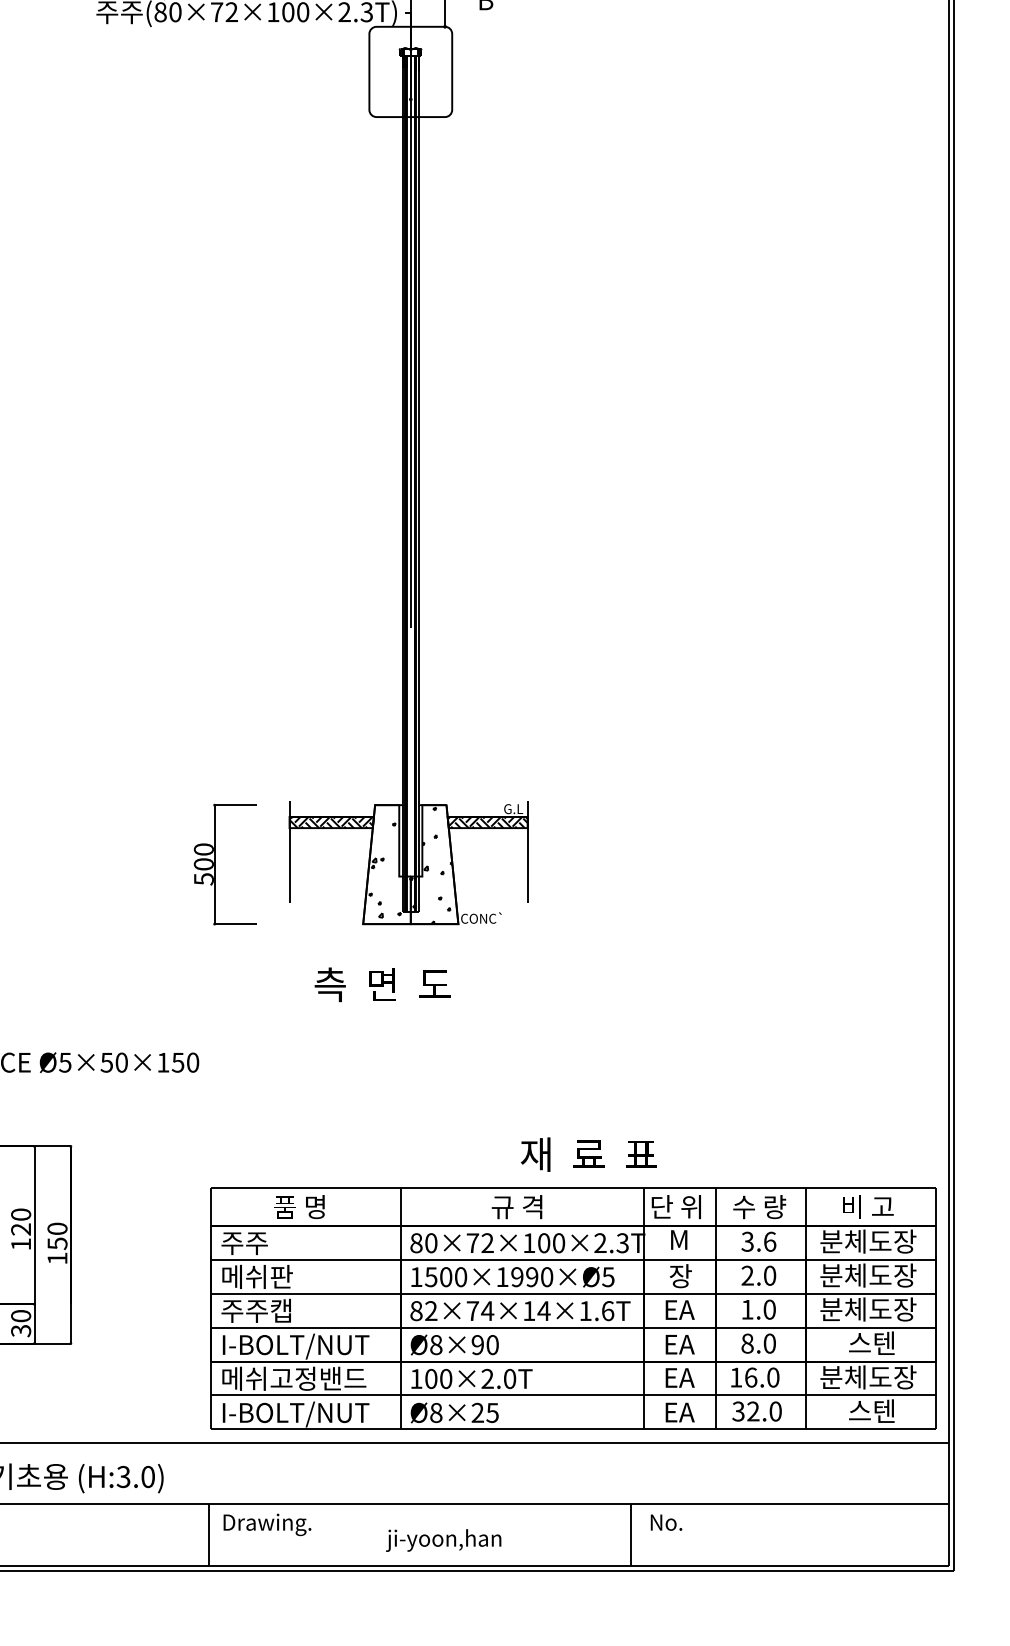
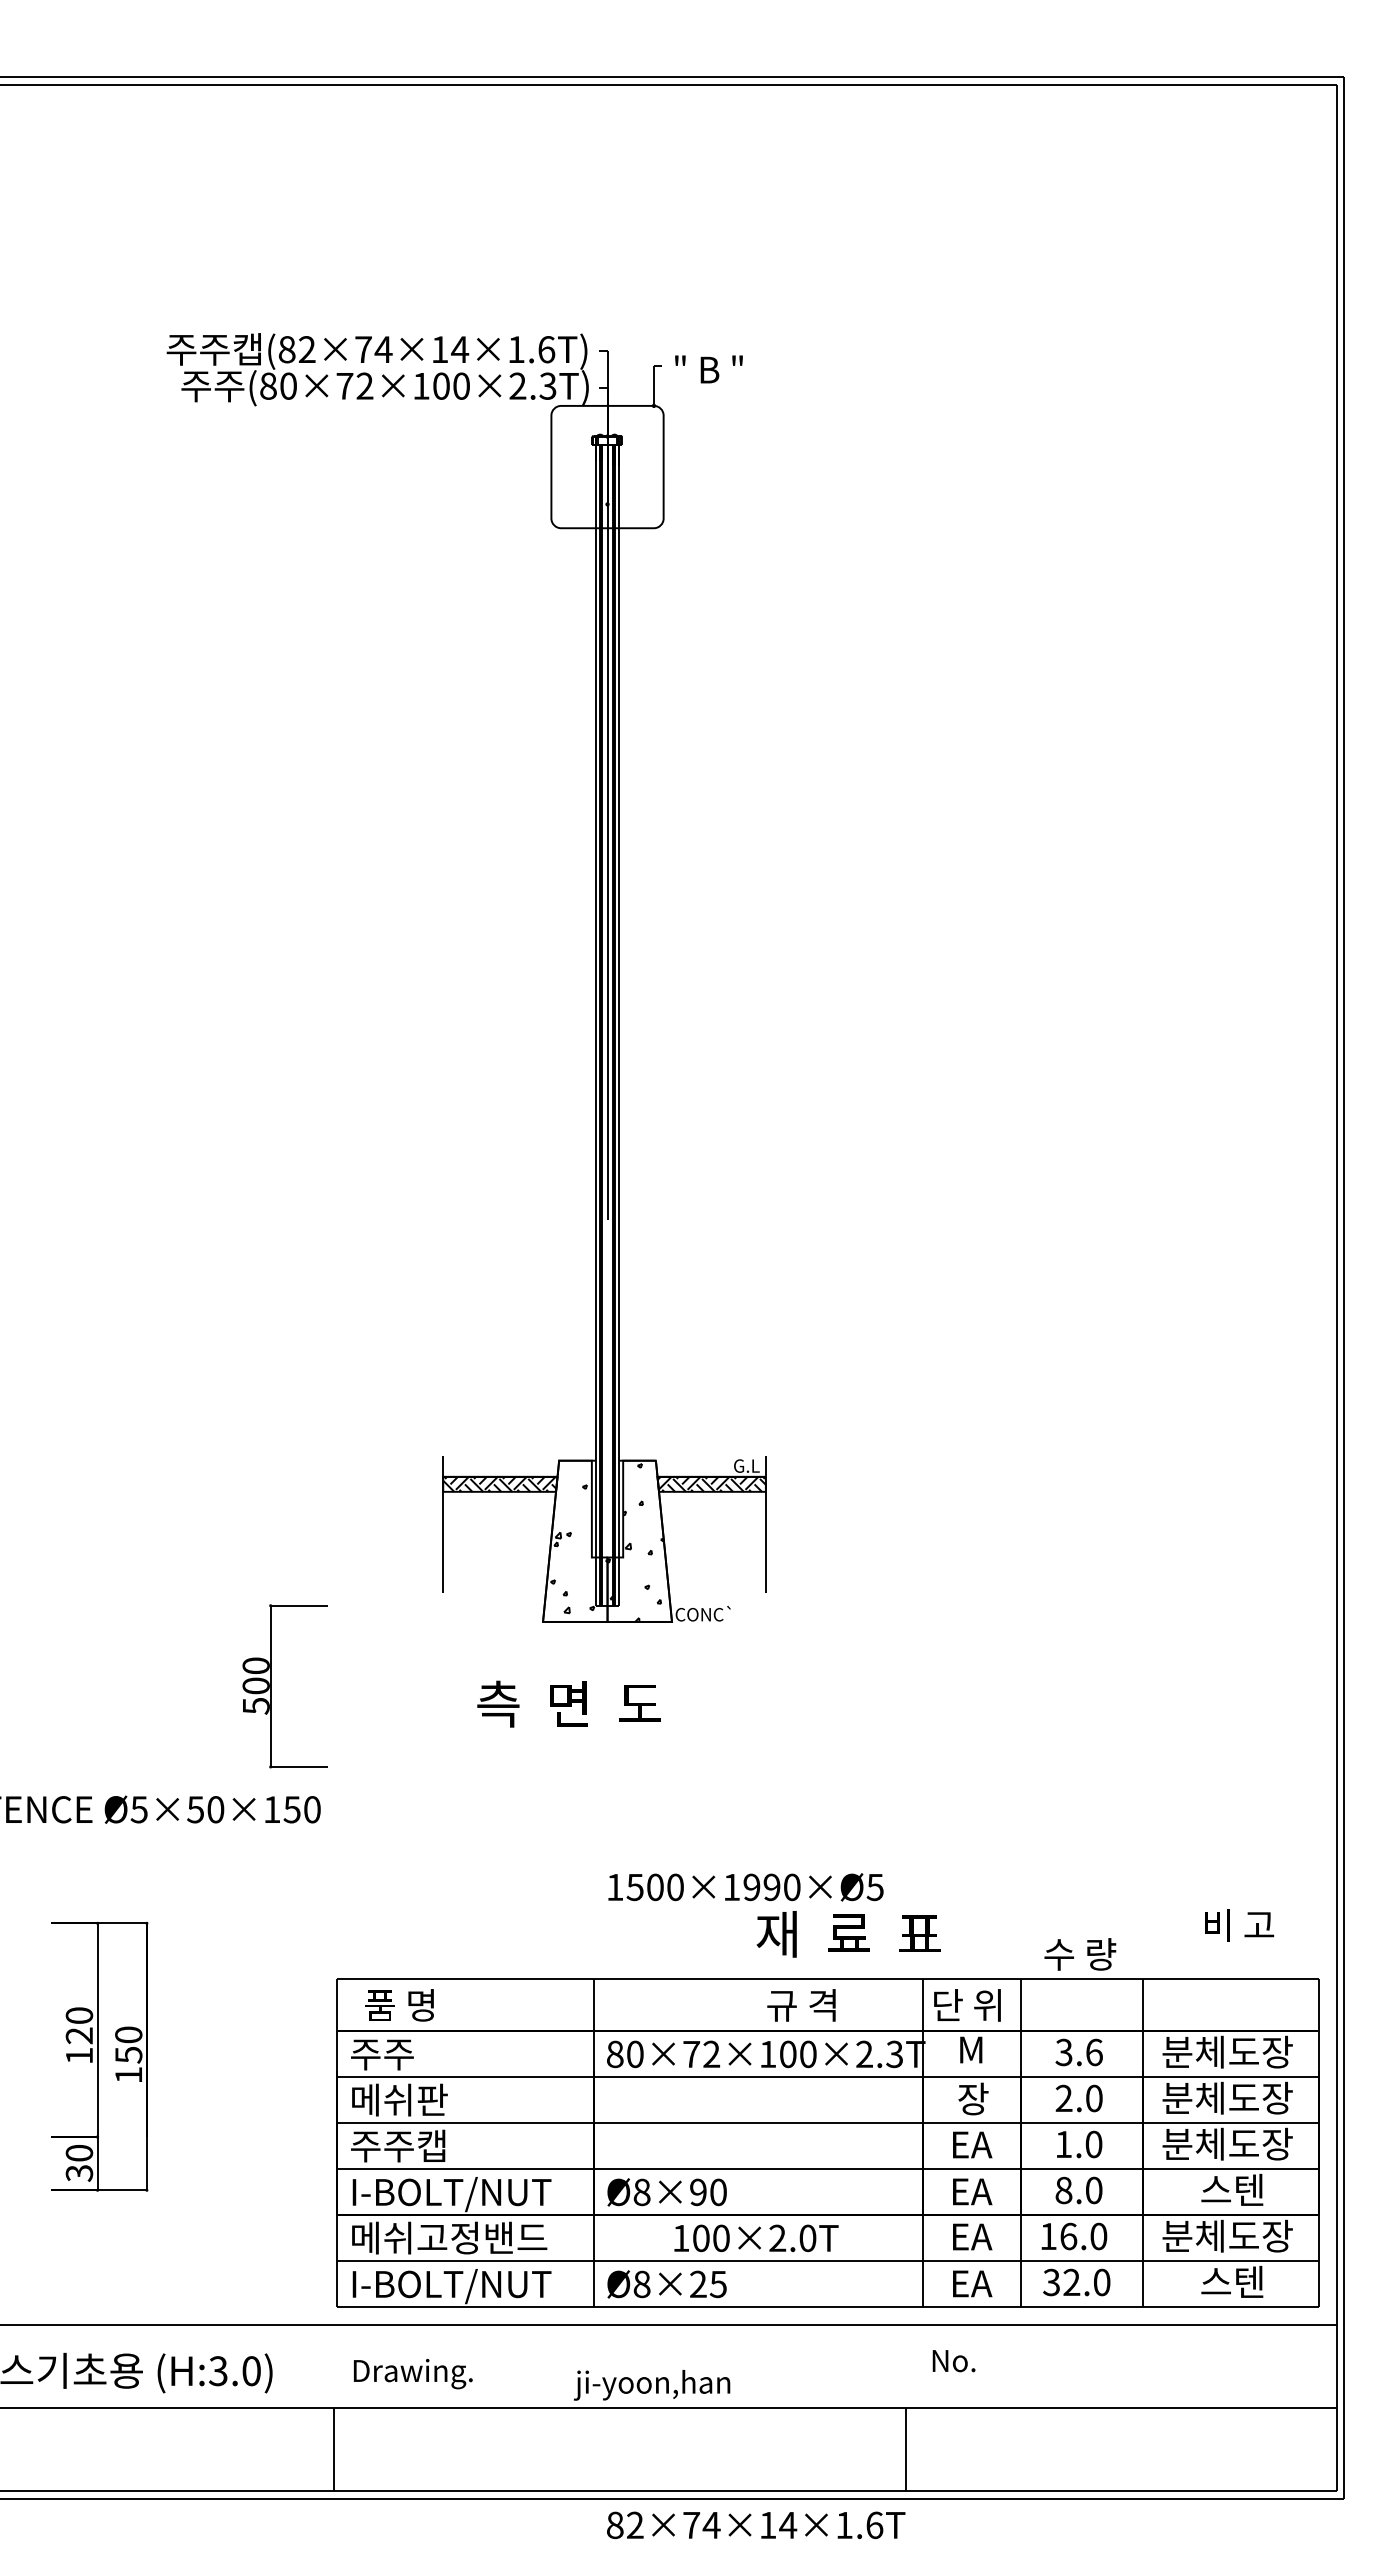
part: (215, 864) -> (271, 1686), moved
text: (299, 1207) -> (399, 2005), moved
text: (517, 1207) -> (801, 2005), moved
text: (759, 1207) -> (1080, 1954), moved
text: (868, 1207) -> (1239, 1925), moved
text: (512, 1277) -> (745, 1887), moved
text: (520, 1311) -> (756, 2525), moved
text: (472, 1379) -> (756, 2238), moved
text: (666, 1522) -> (953, 2361), moved
text: (267, 1525) -> (413, 2374), moved
text: (443, 1540) -> (652, 2385), moved

